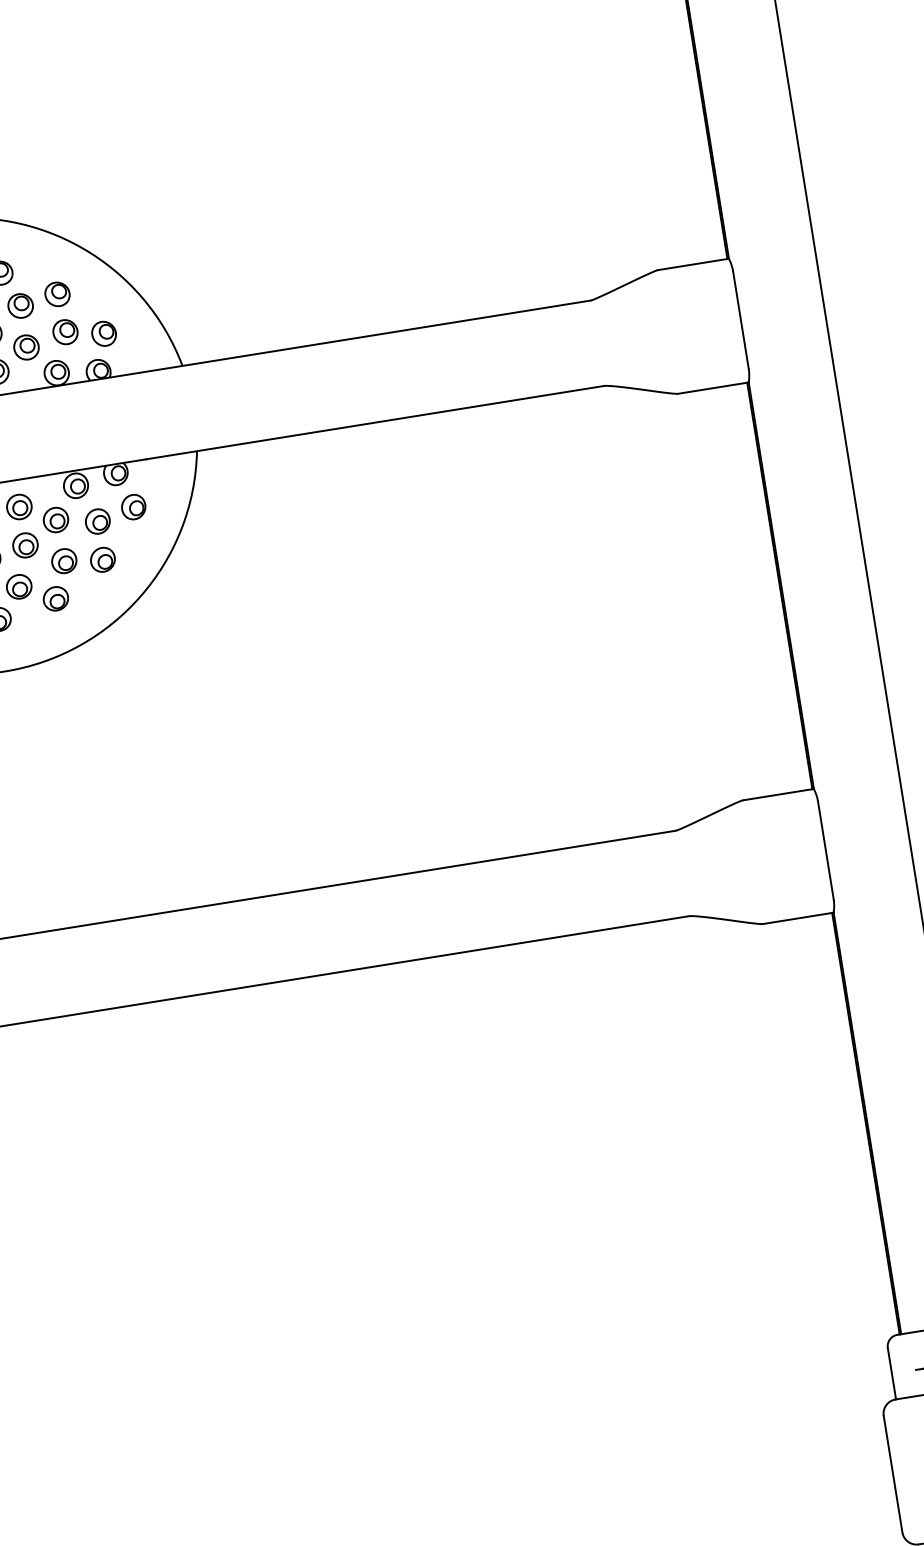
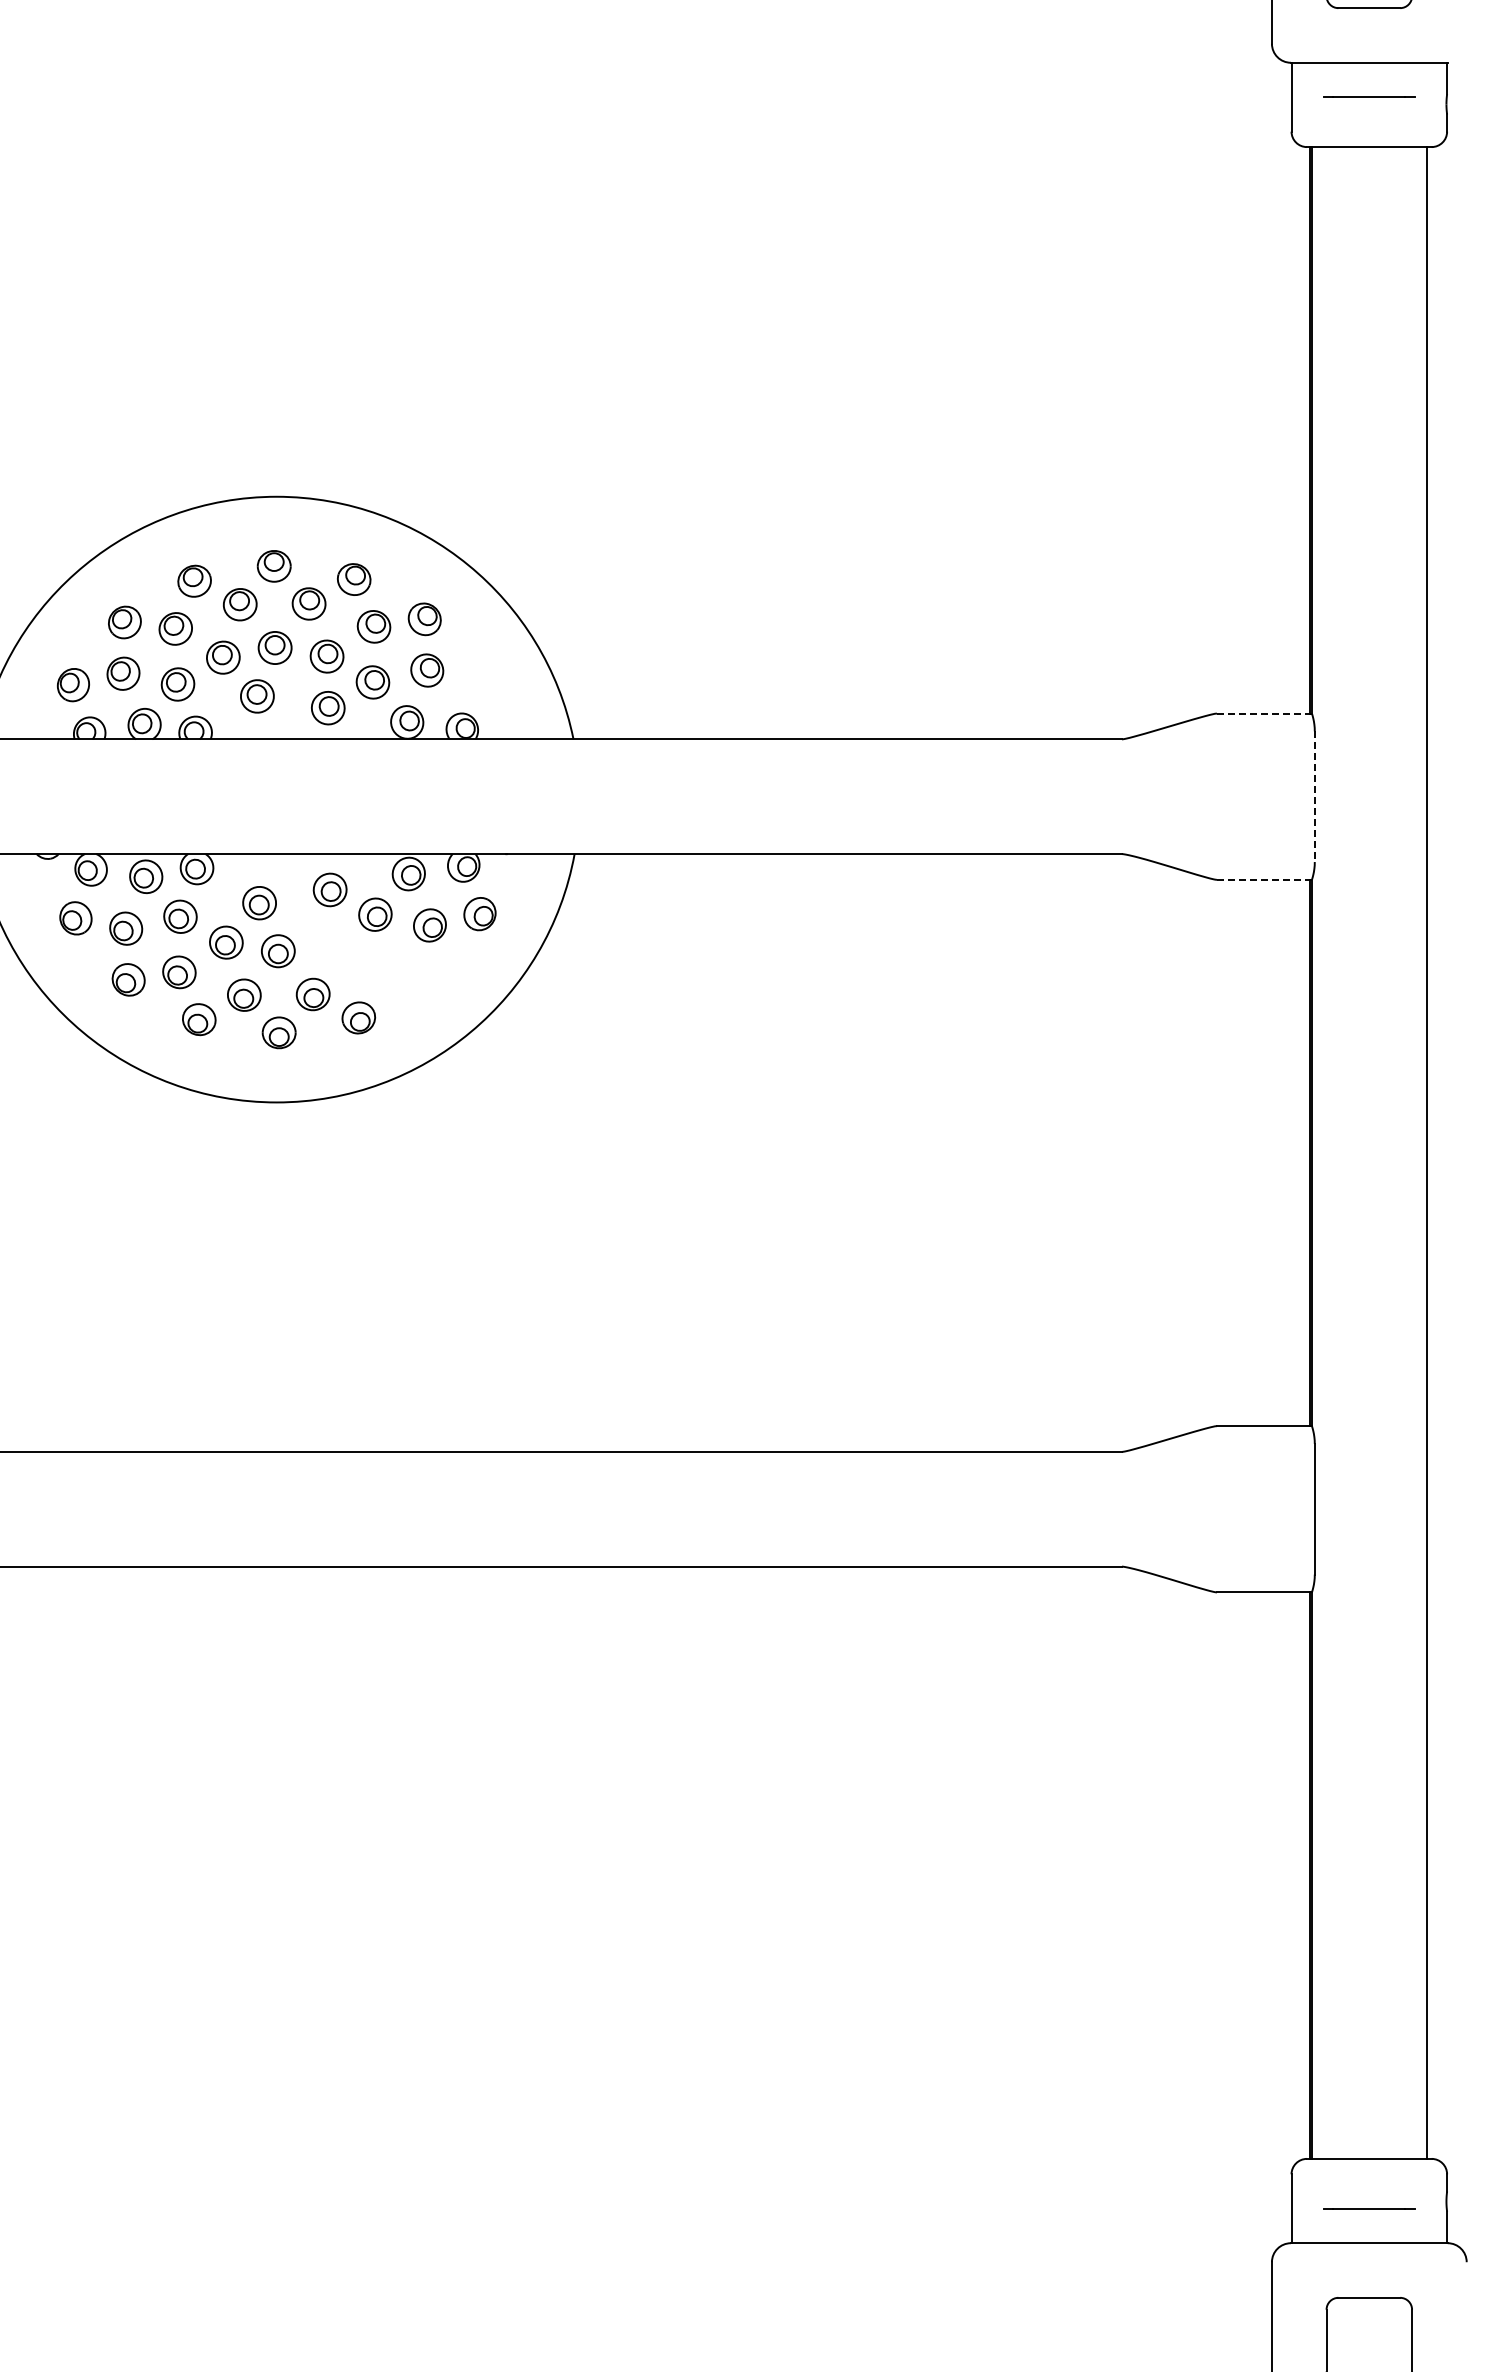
line: (693, 264) -> (1264, 713), solid -> dashed
line: (740, 320) -> (1314, 797), solid -> dashed
part: (104, 333) -> (477, 680), removed
line: (713, 387) -> (1264, 879), solid -> dashed
part: (25, 545) -> (329, 941), removed
part: (102, 559) -> (428, 976), removed
part: (64, 561) -> (377, 970), removed

